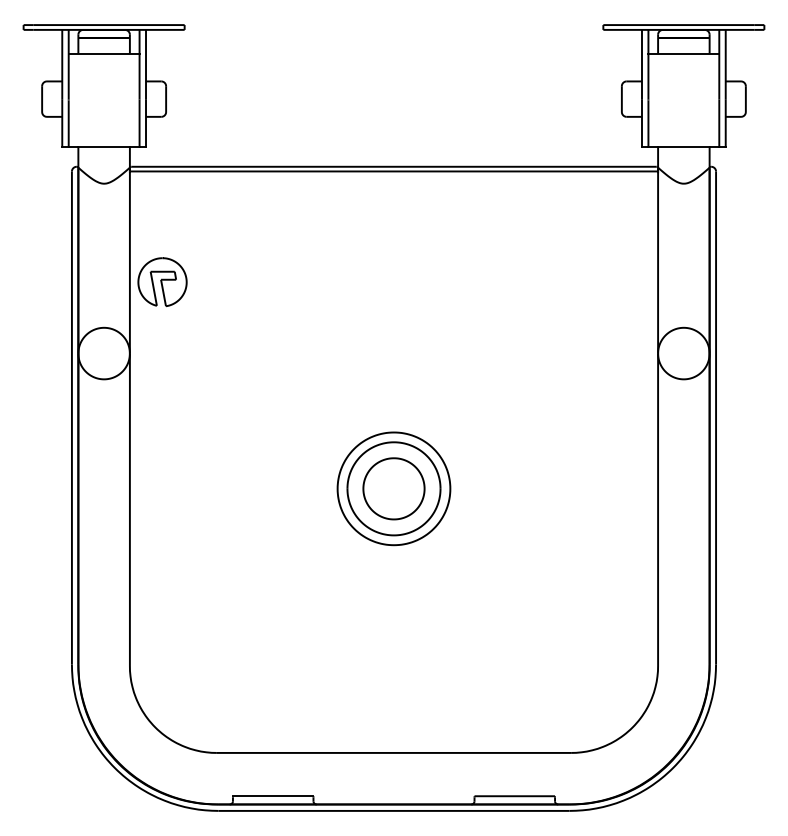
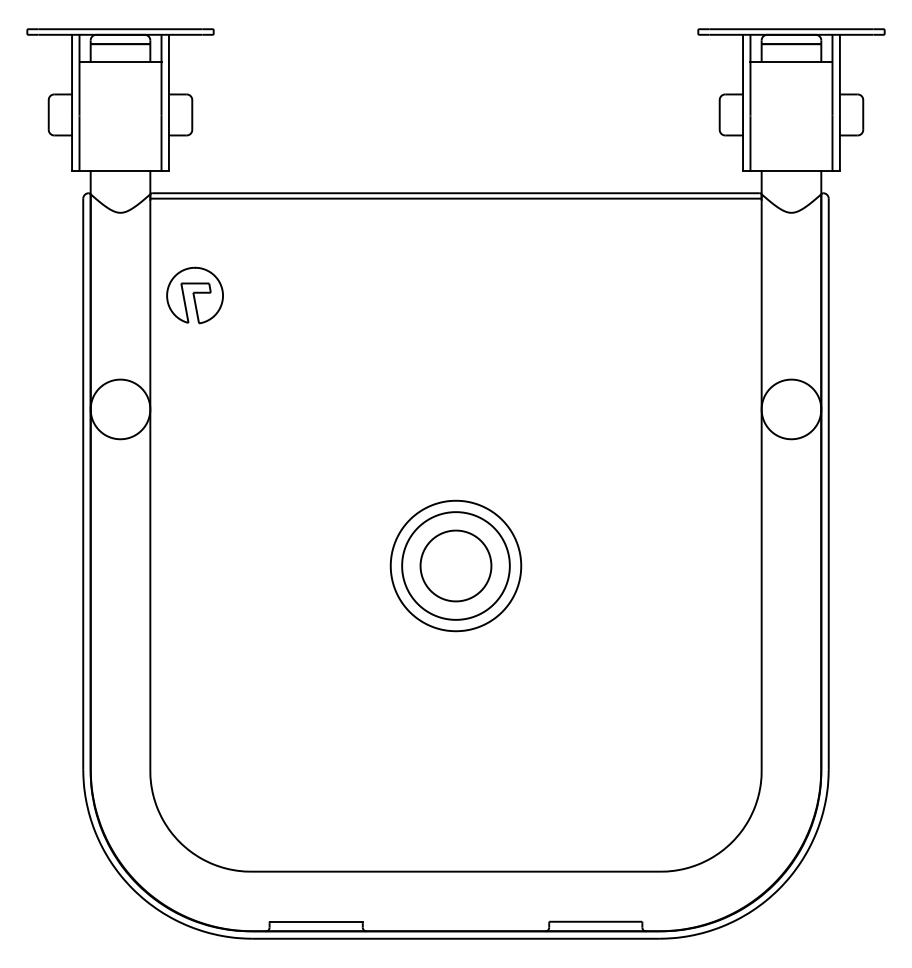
part: (162, 282) -> (195, 295), moved

